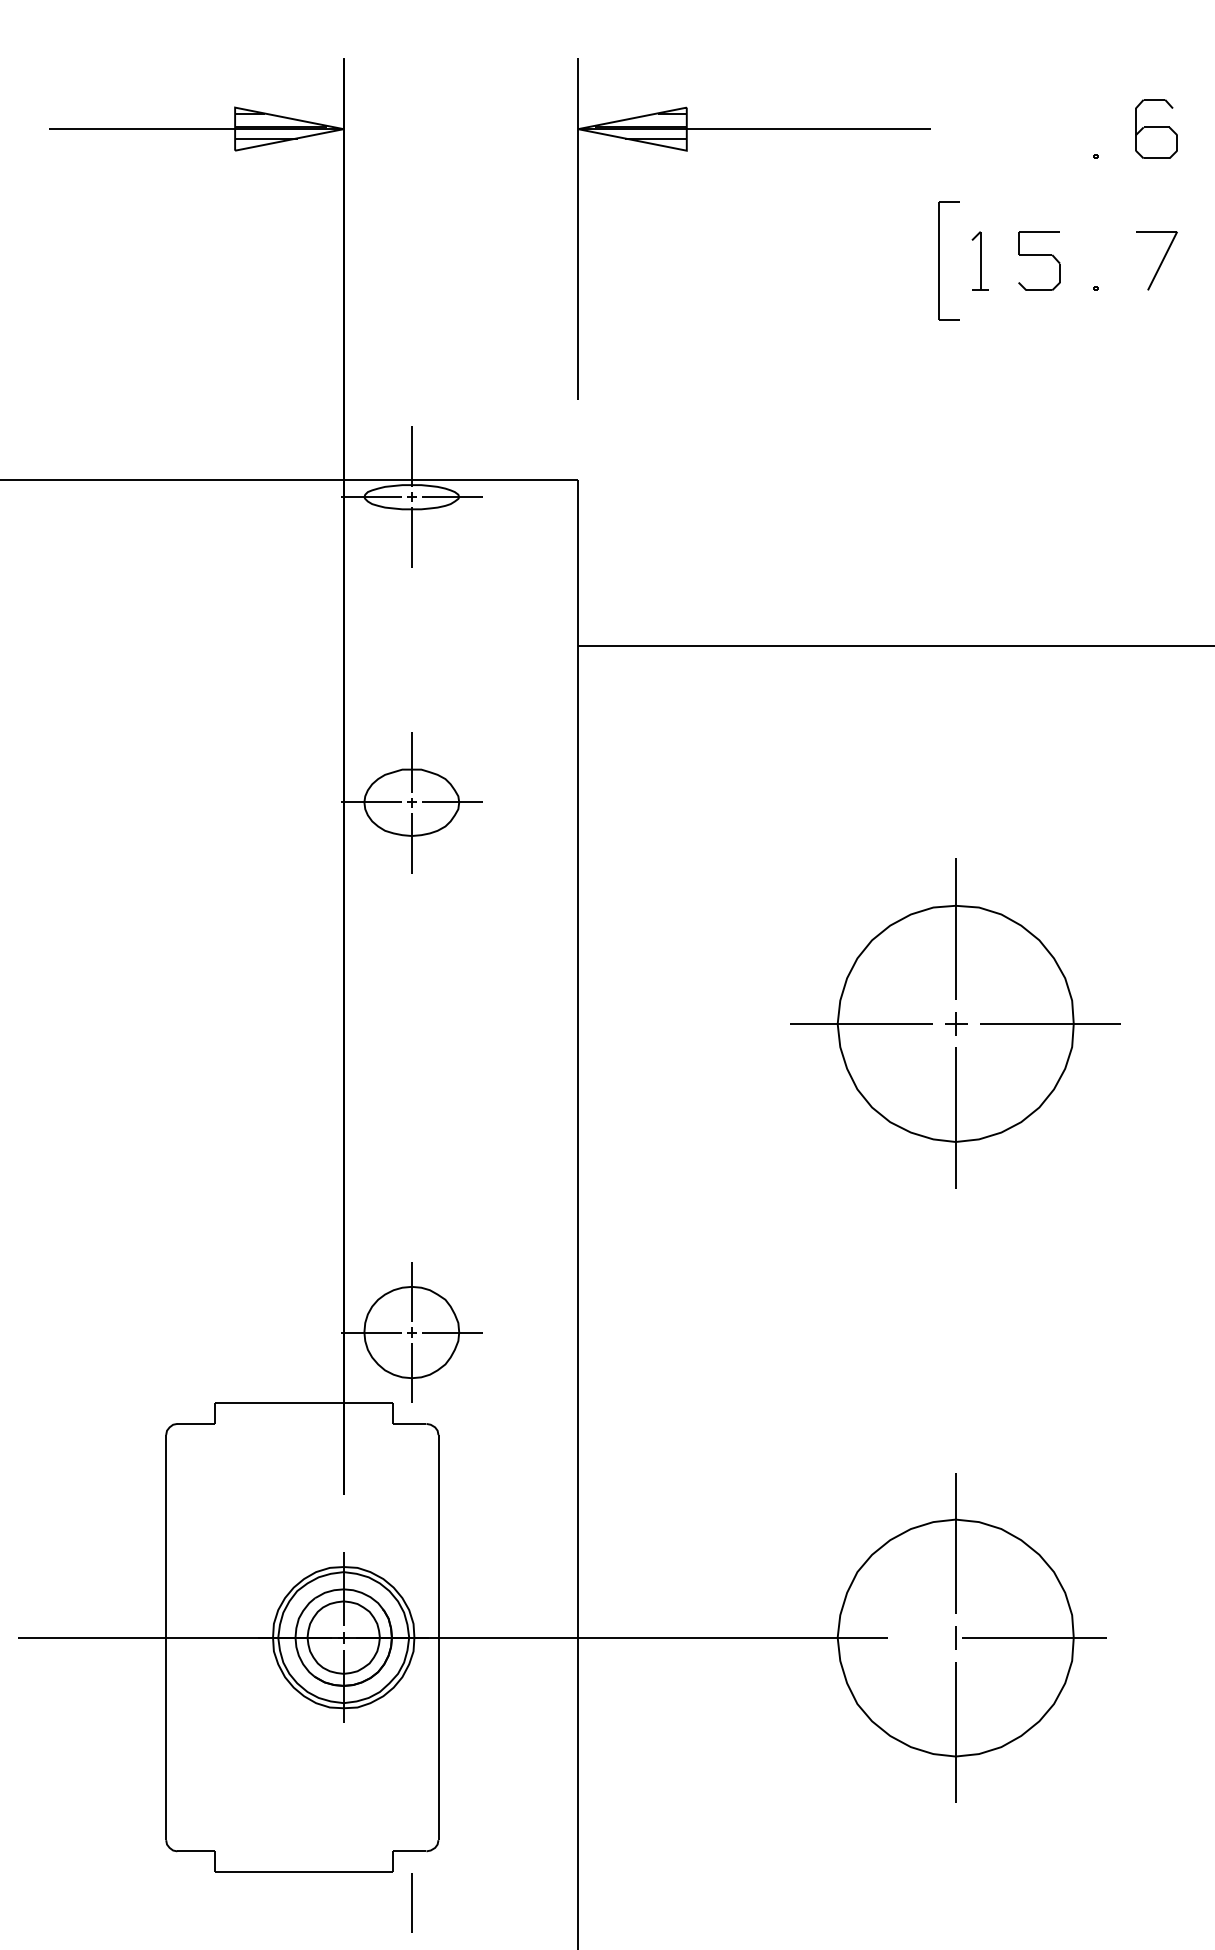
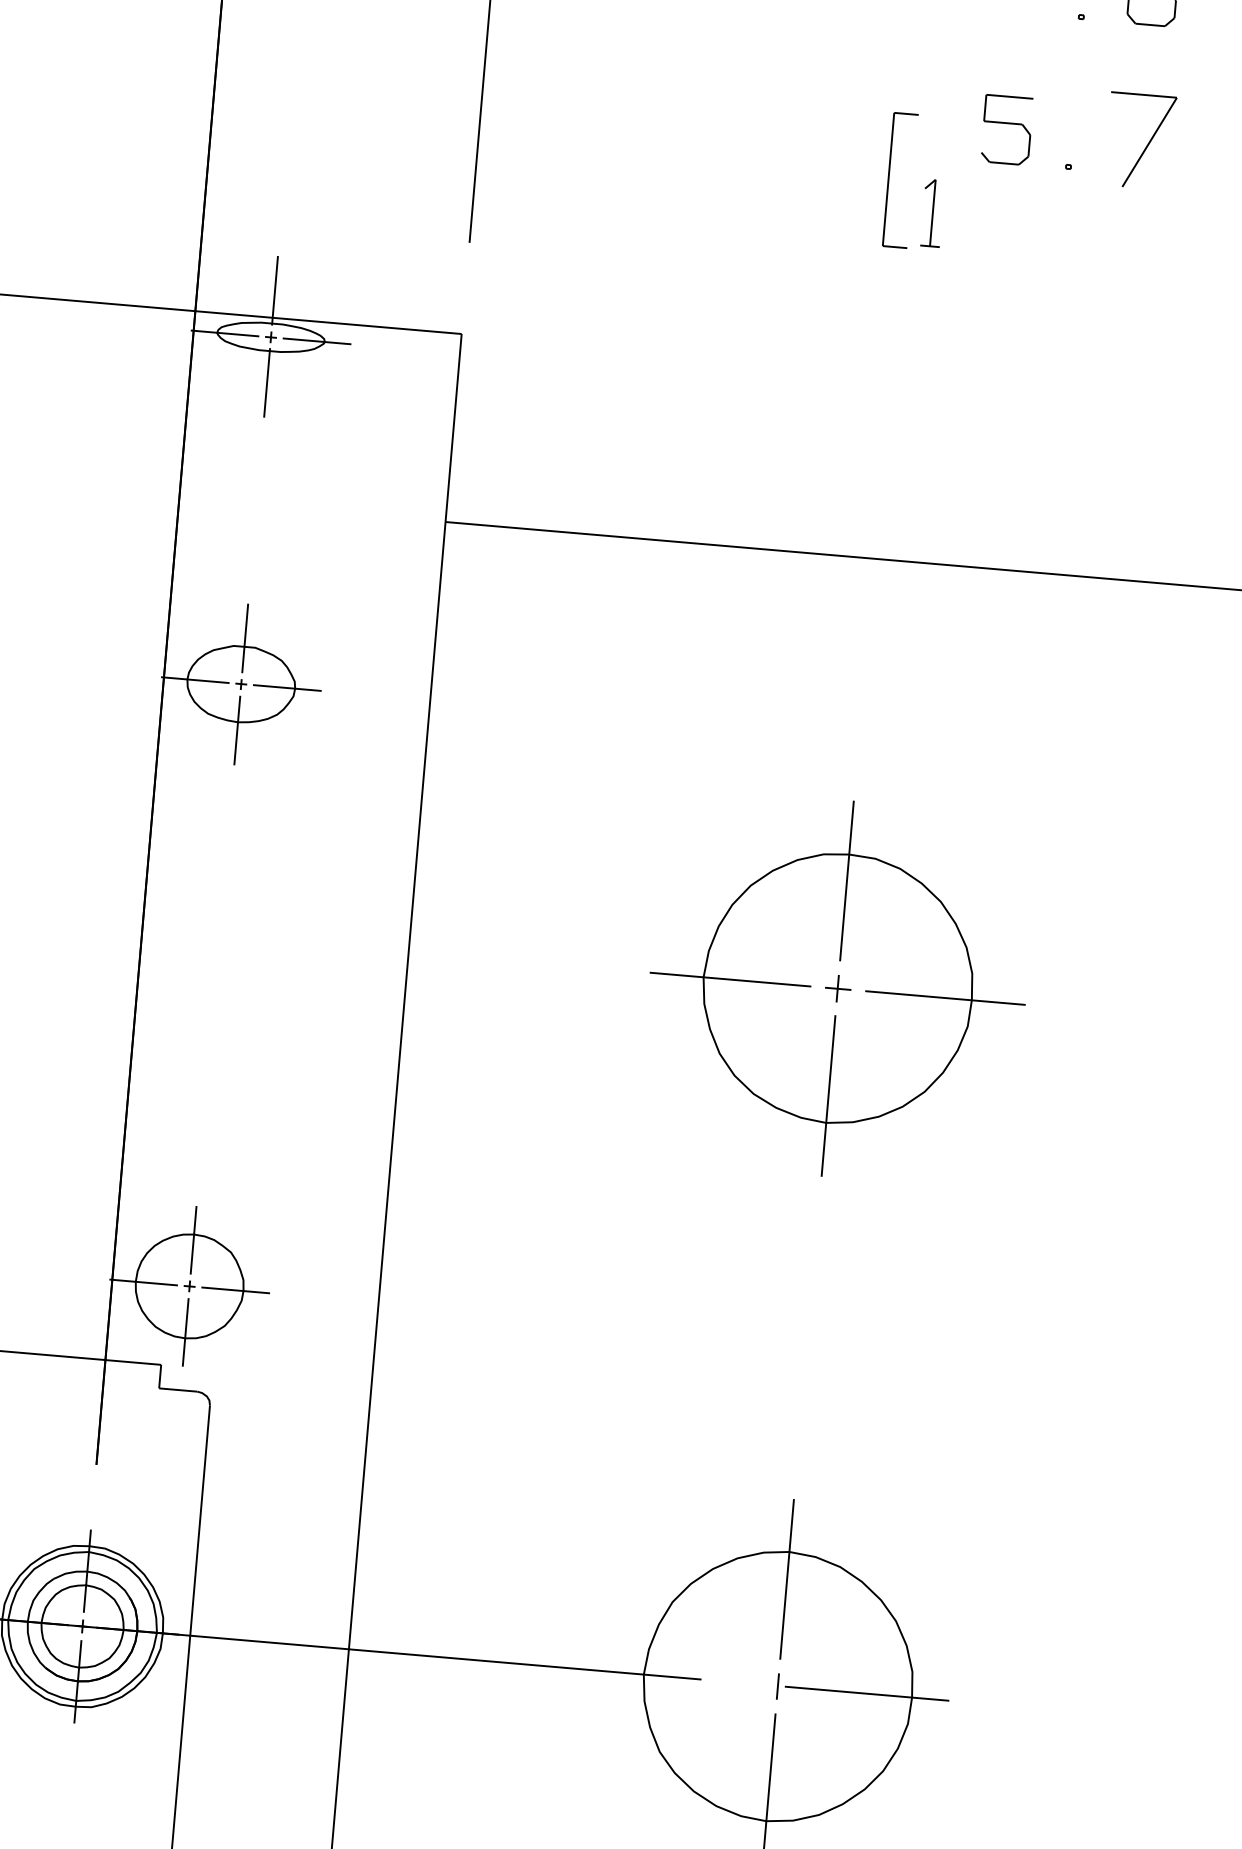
part: (939, 260) -> (889, 178), moved
part: (979, 260) -> (931, 212), moved
part: (1156, 260) -> (1140, 140), size x1.4

